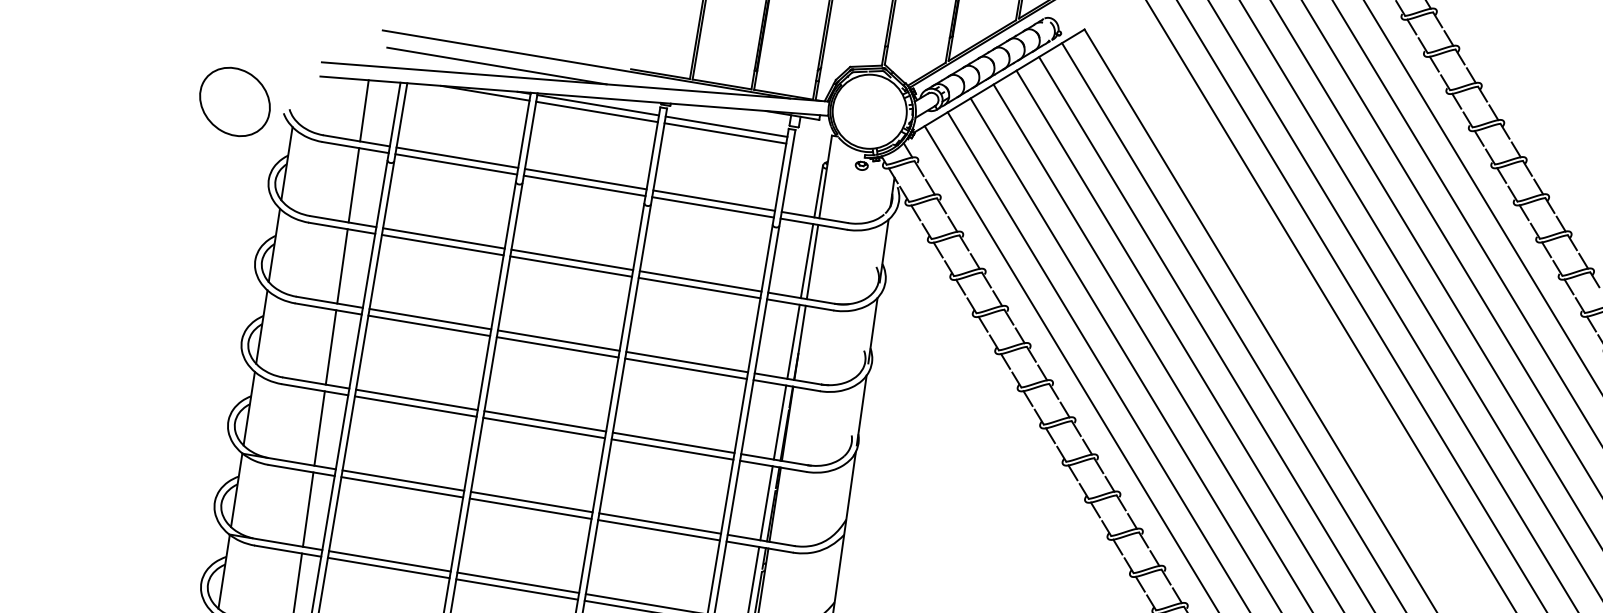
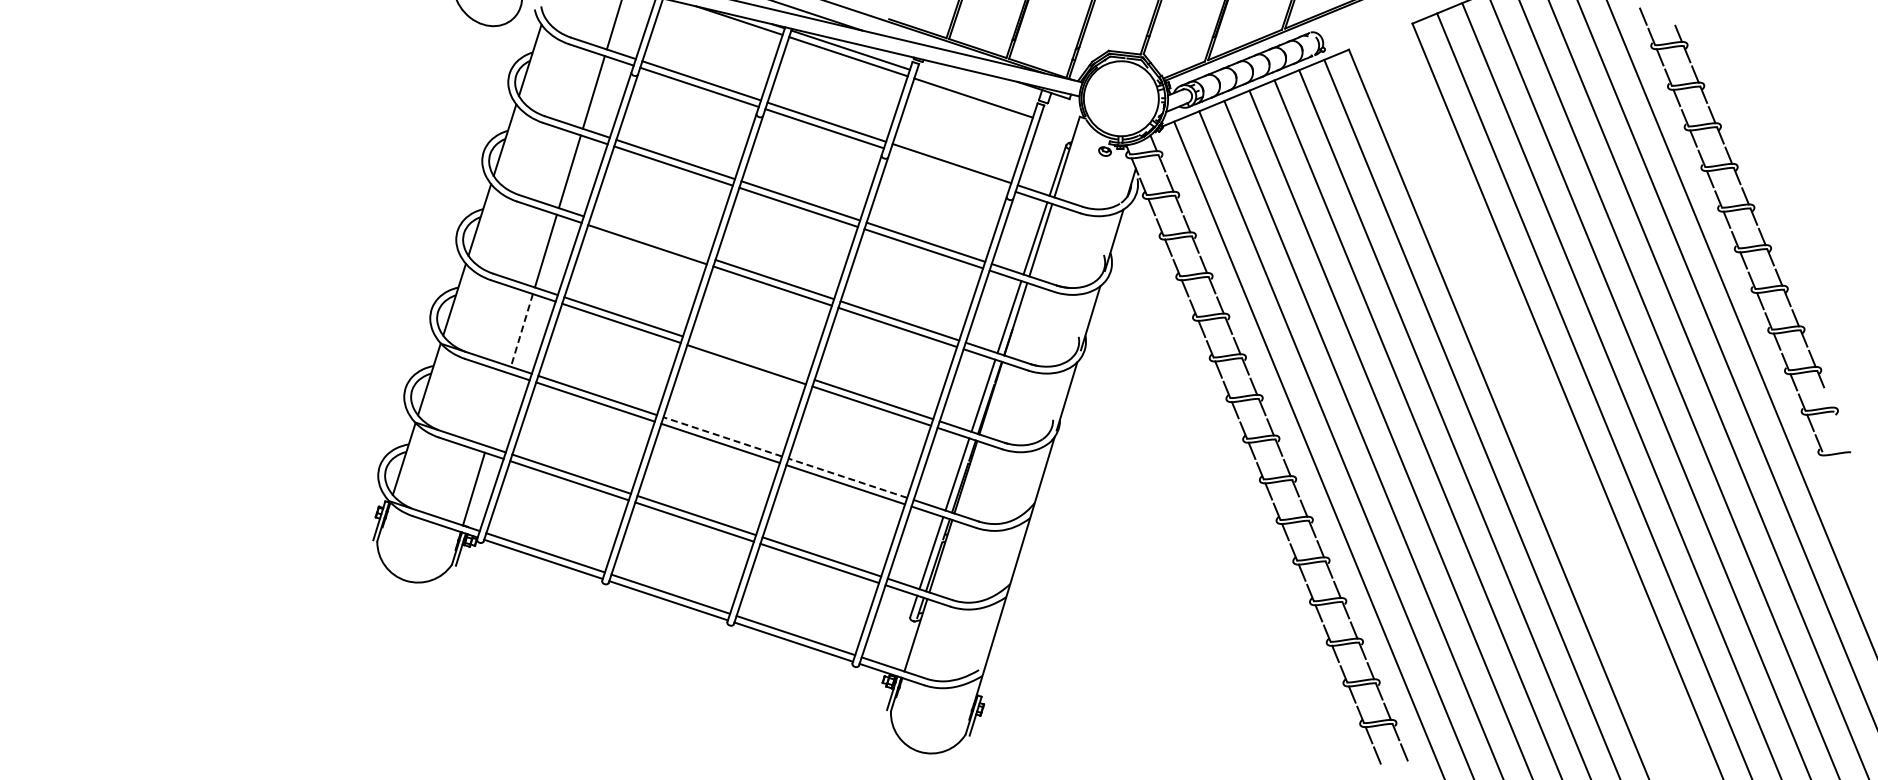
line: (726, 126) -> (975, 91), removed
line: (712, 206) -> (949, 169), removed
line: (430, 318) -> (649, 237), removed
line: (544, 420) -> (748, 357), removed
line: (319, 428) -> (521, 330), solid -> dashed
line: (531, 501) -> (722, 436), solid -> dashed
line: (307, 509) -> (497, 409), removed
line: (659, 523) -> (847, 478), solid -> dashed

